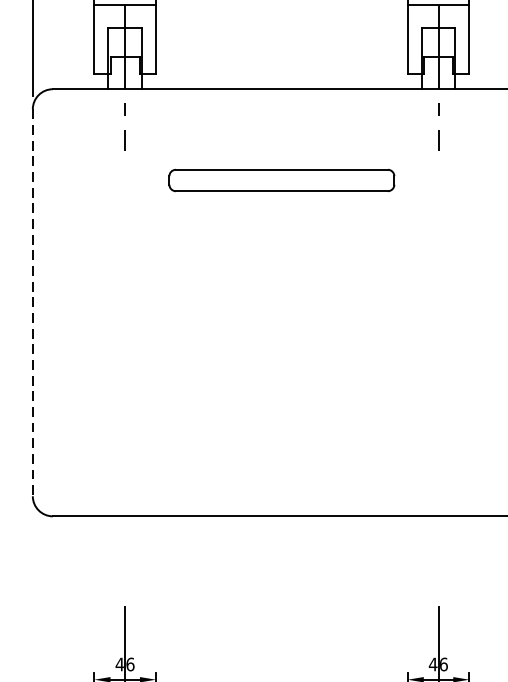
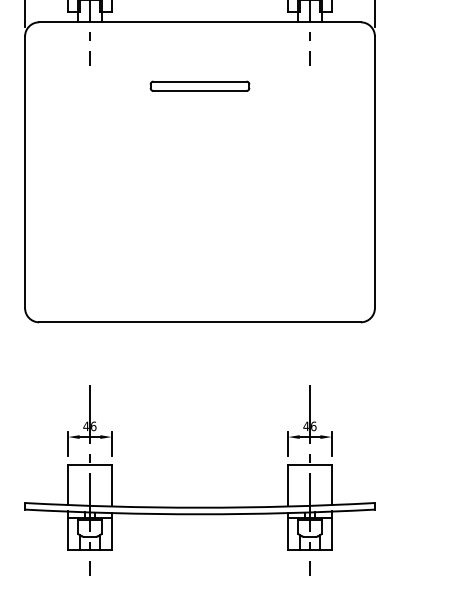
part: (281, 179) -> (199, 85), size x0.62
line: (33, 303) -> (25, 172), dashed -> solid

